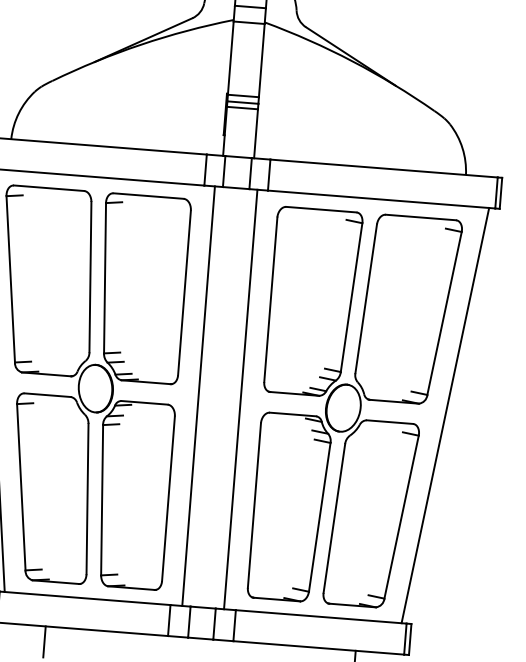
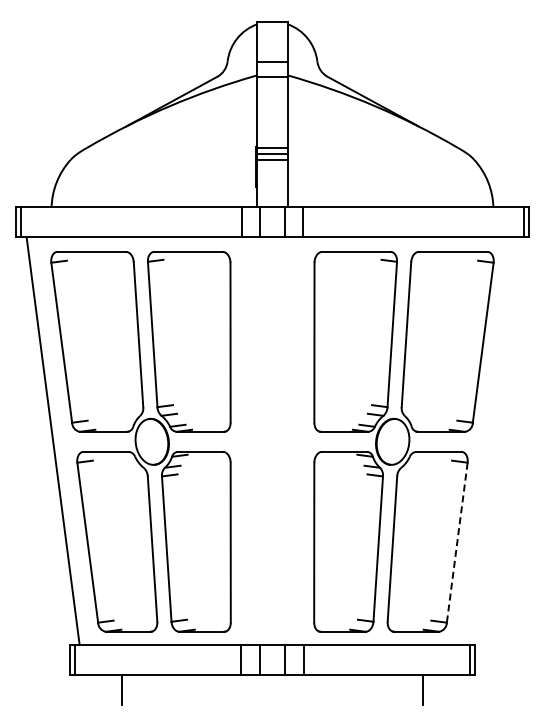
line: (198, 396) -> (251, 441), removed
line: (240, 399) -> (292, 441), removed
line: (445, 415) -> (491, 441), removed
line: (401, 516) -> (457, 542), solid -> dashed

